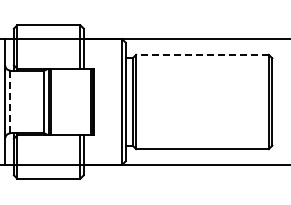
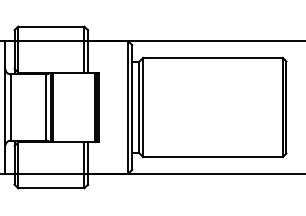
line: (201, 54) -> (211, 57), dashed -> solid
line: (10, 102) -> (10, 108), dashed -> solid

